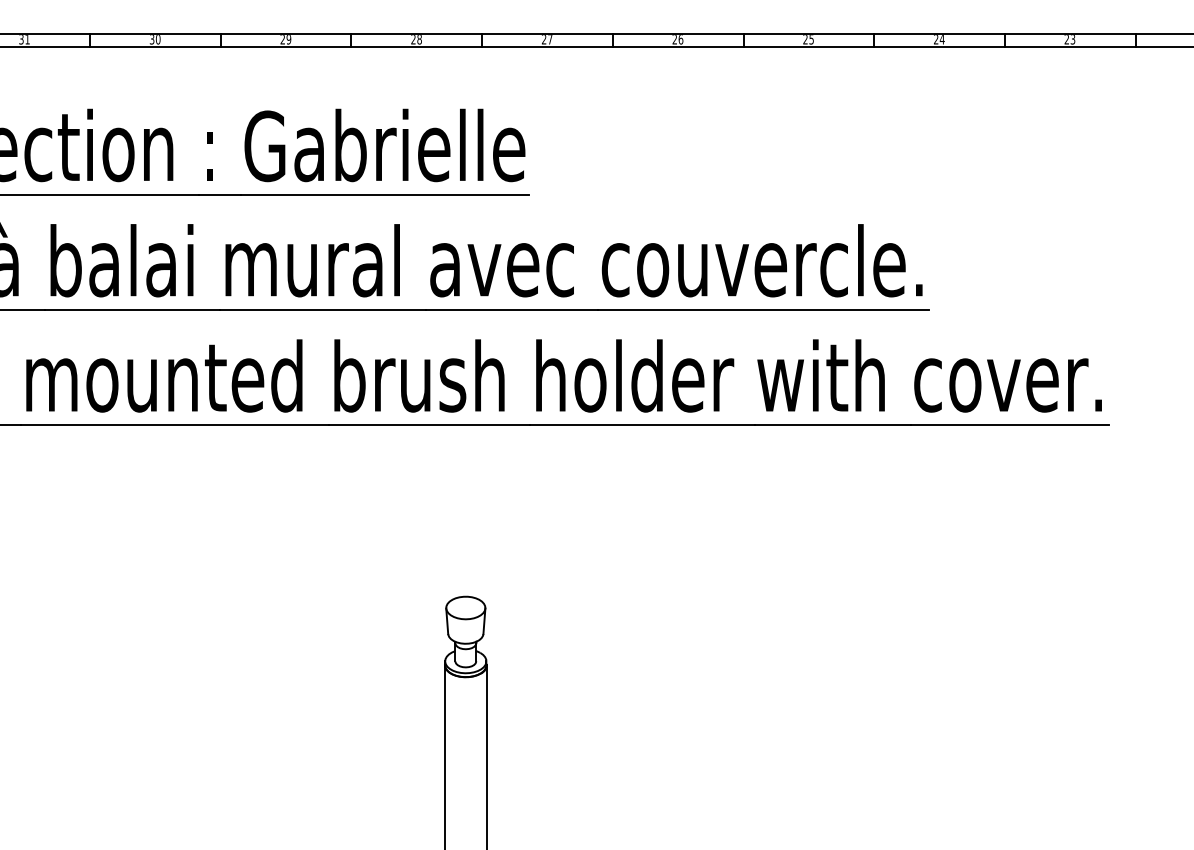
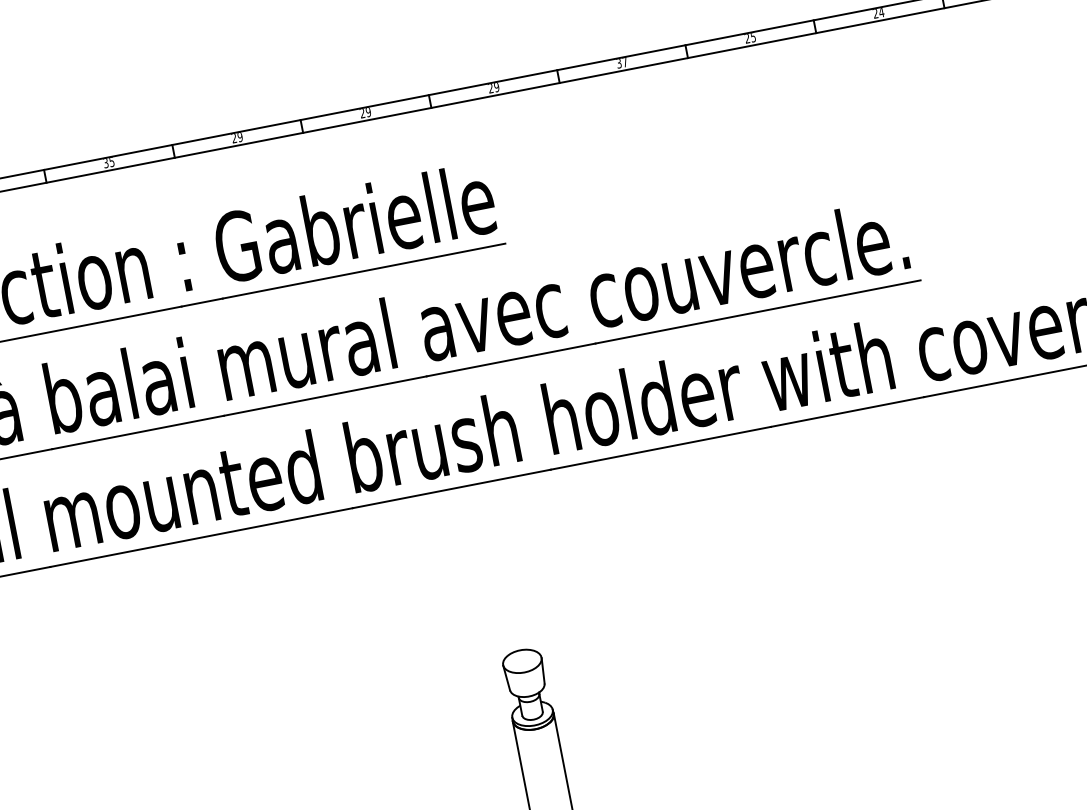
text: (157, 39) -> (111, 162), 30 -> 35
text: (419, 39) -> (368, 112), 28 -> 29
text: (550, 39) -> (497, 87), 27 -> 29
text: (677, 39) -> (621, 62), 26 -> 37

